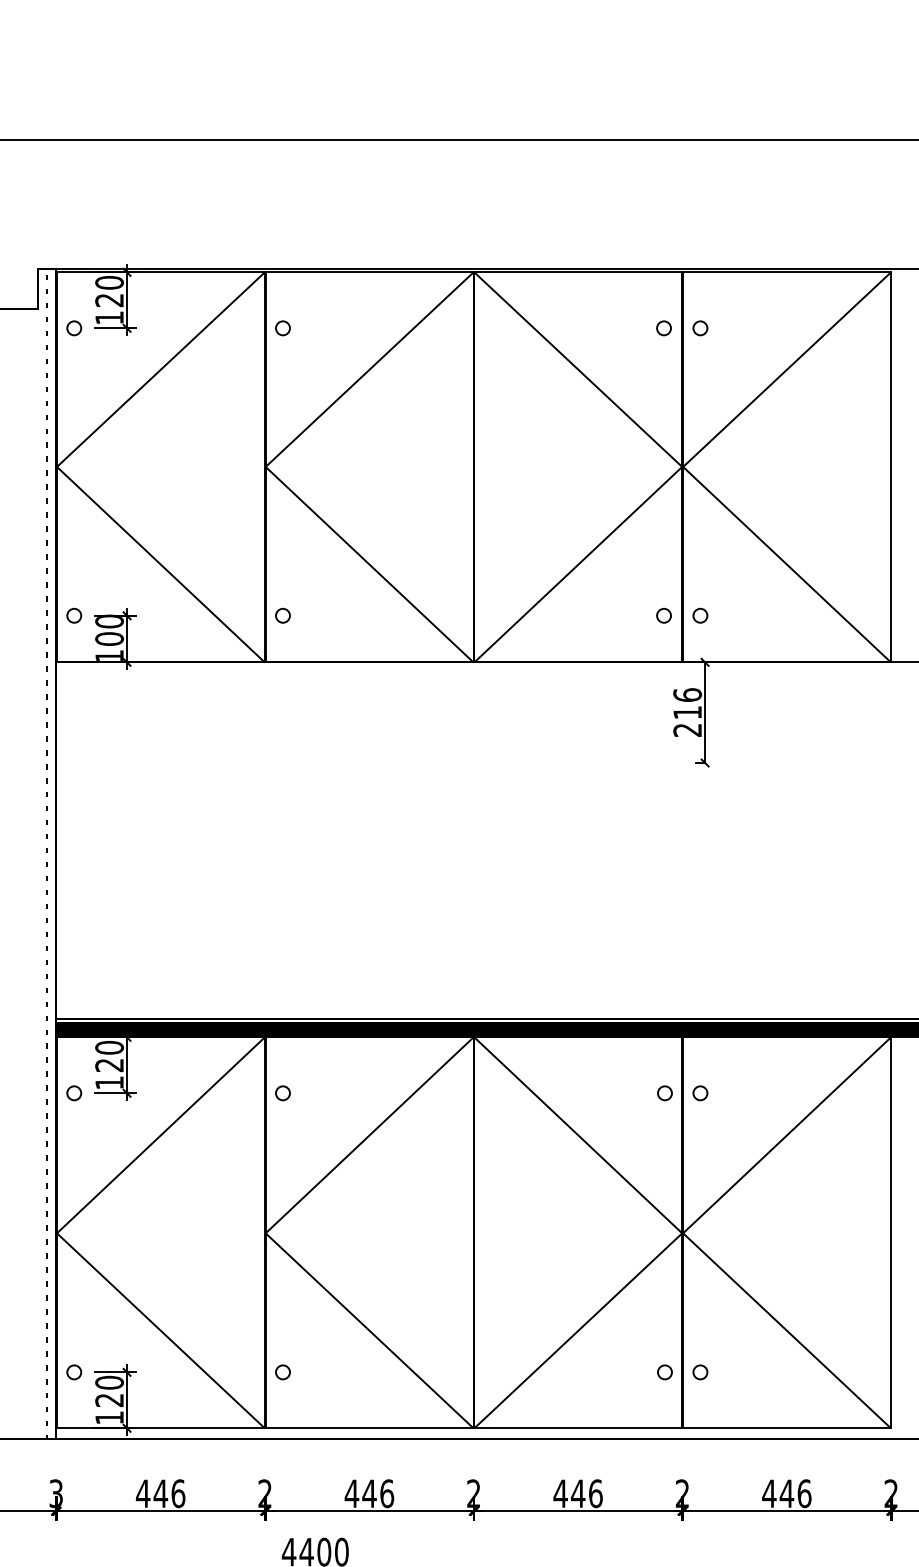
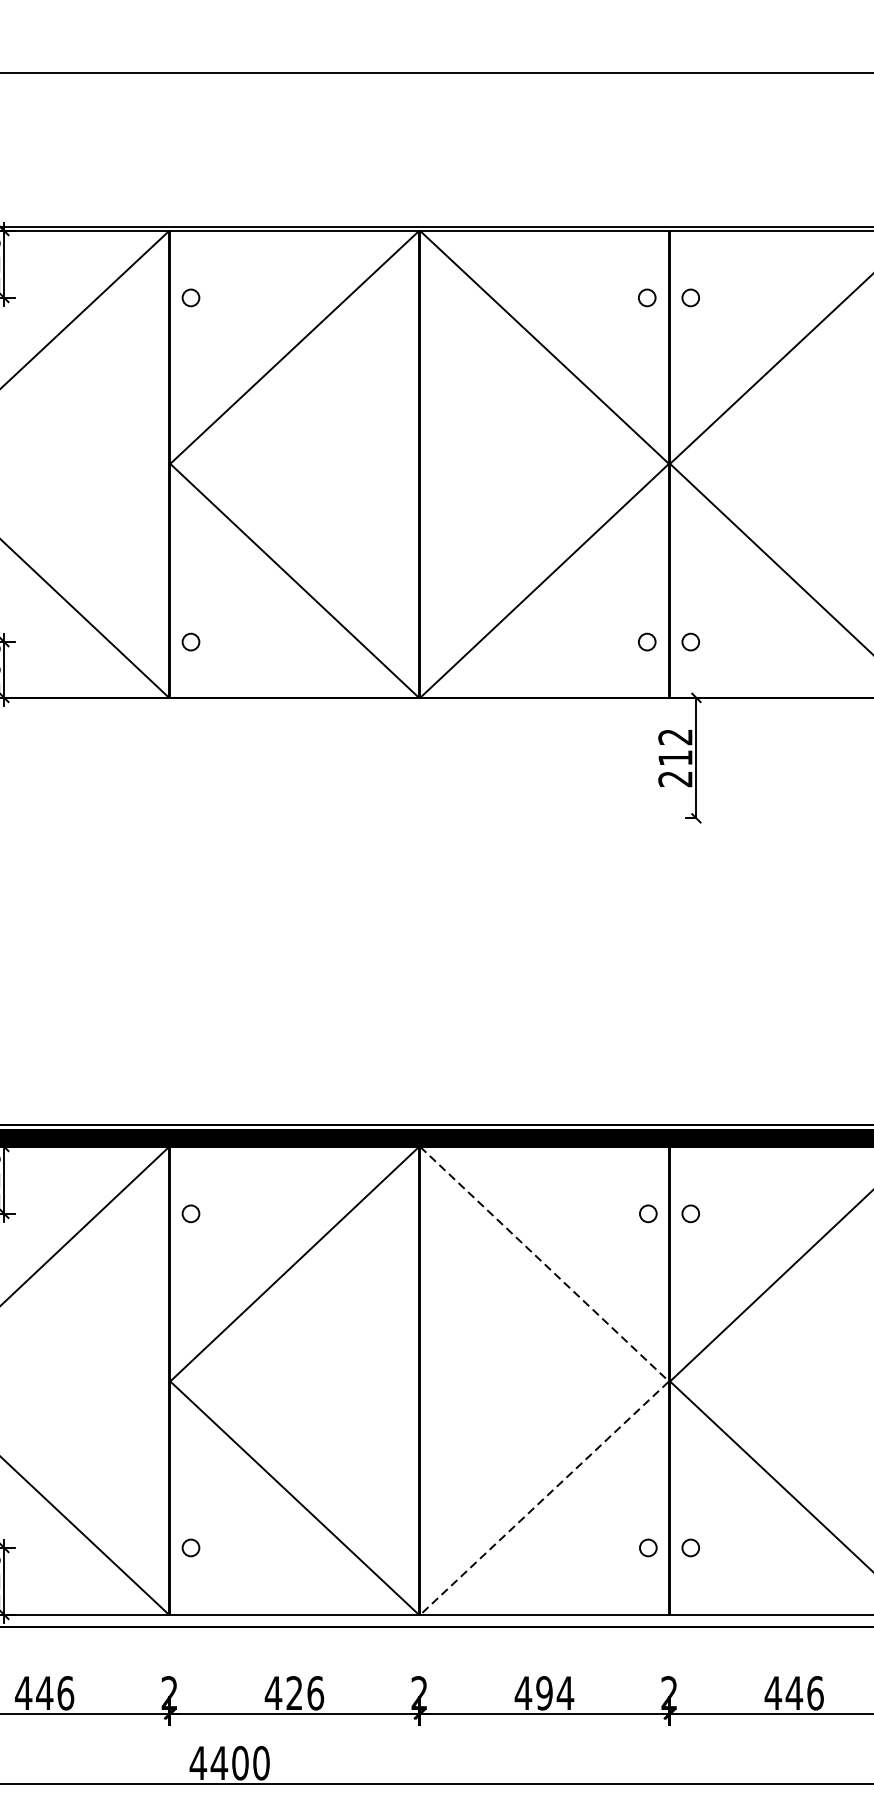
text: (687, 694) -> (675, 736), 216 -> 212
line: (682, 1233) -> (669, 1381), solid -> dashed
text: (369, 1493) -> (294, 1692), 446 -> 426
text: (587, 1493) -> (555, 1692), 446 -> 494

